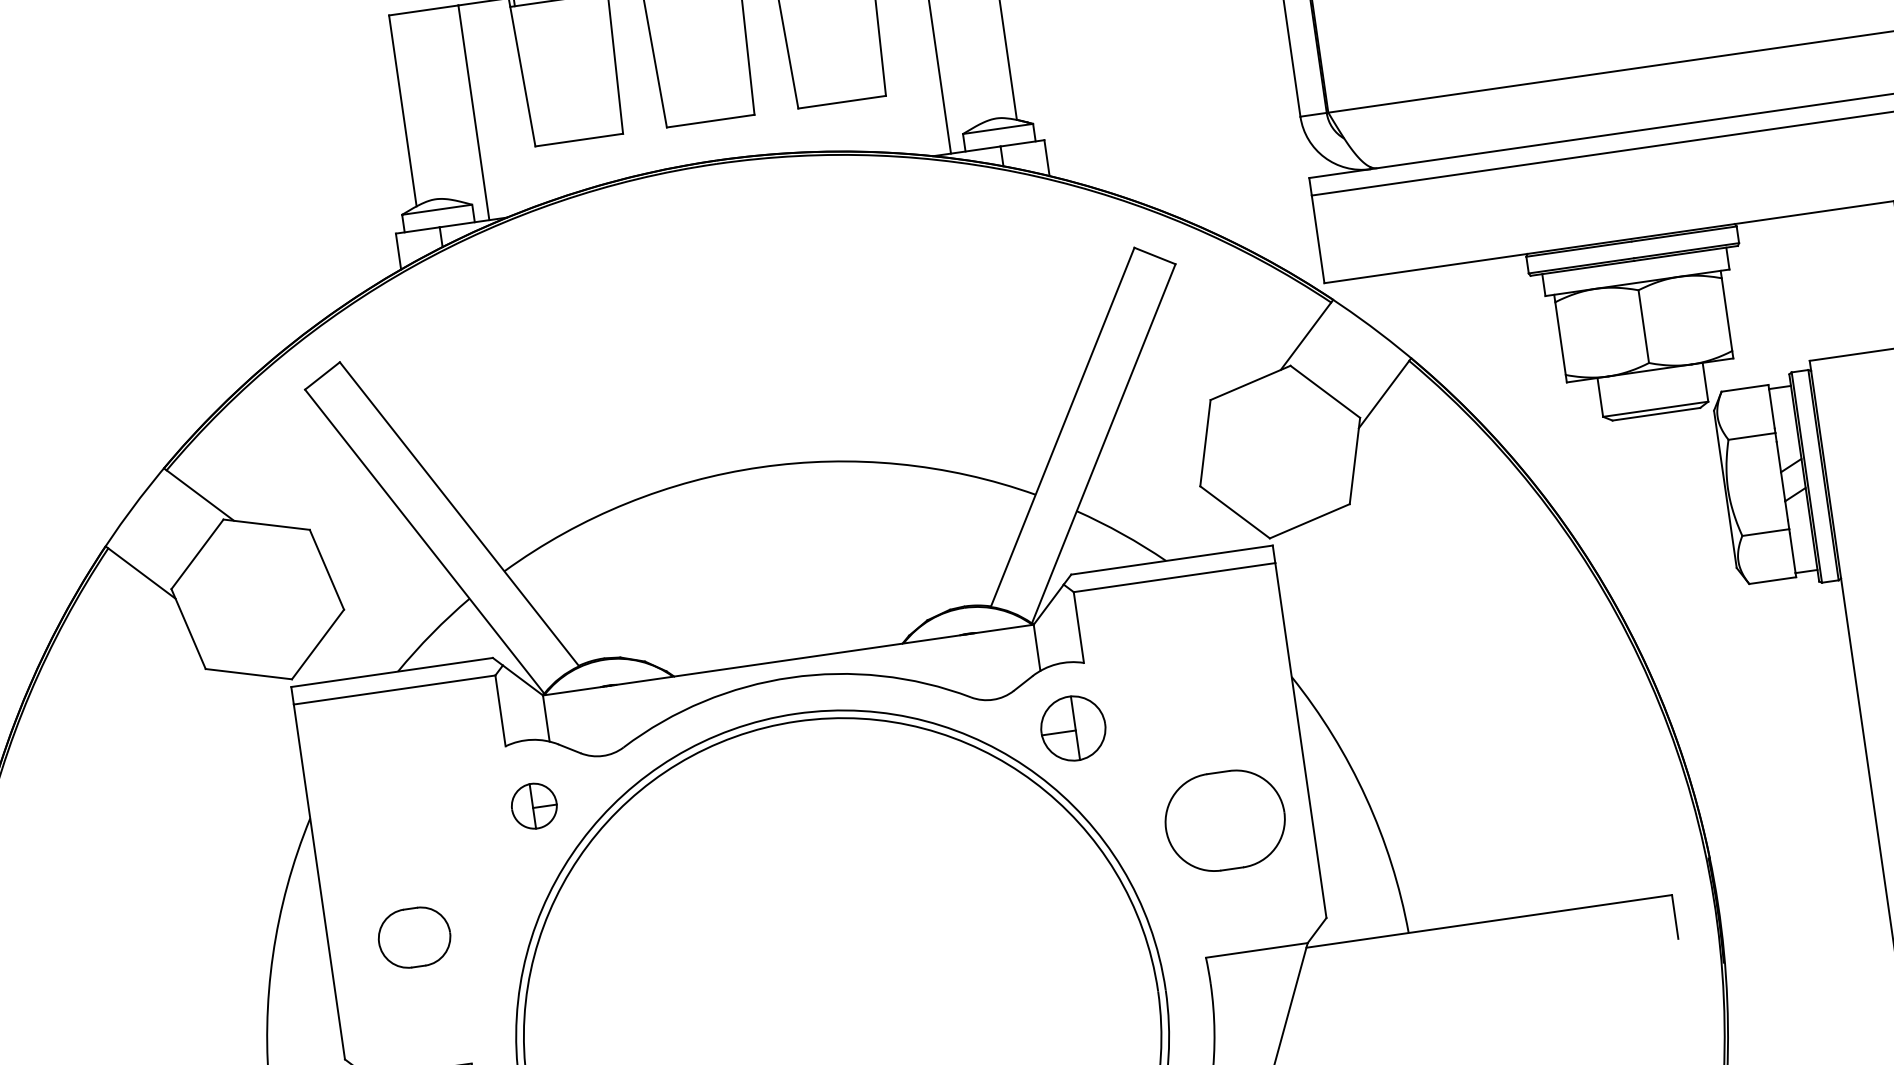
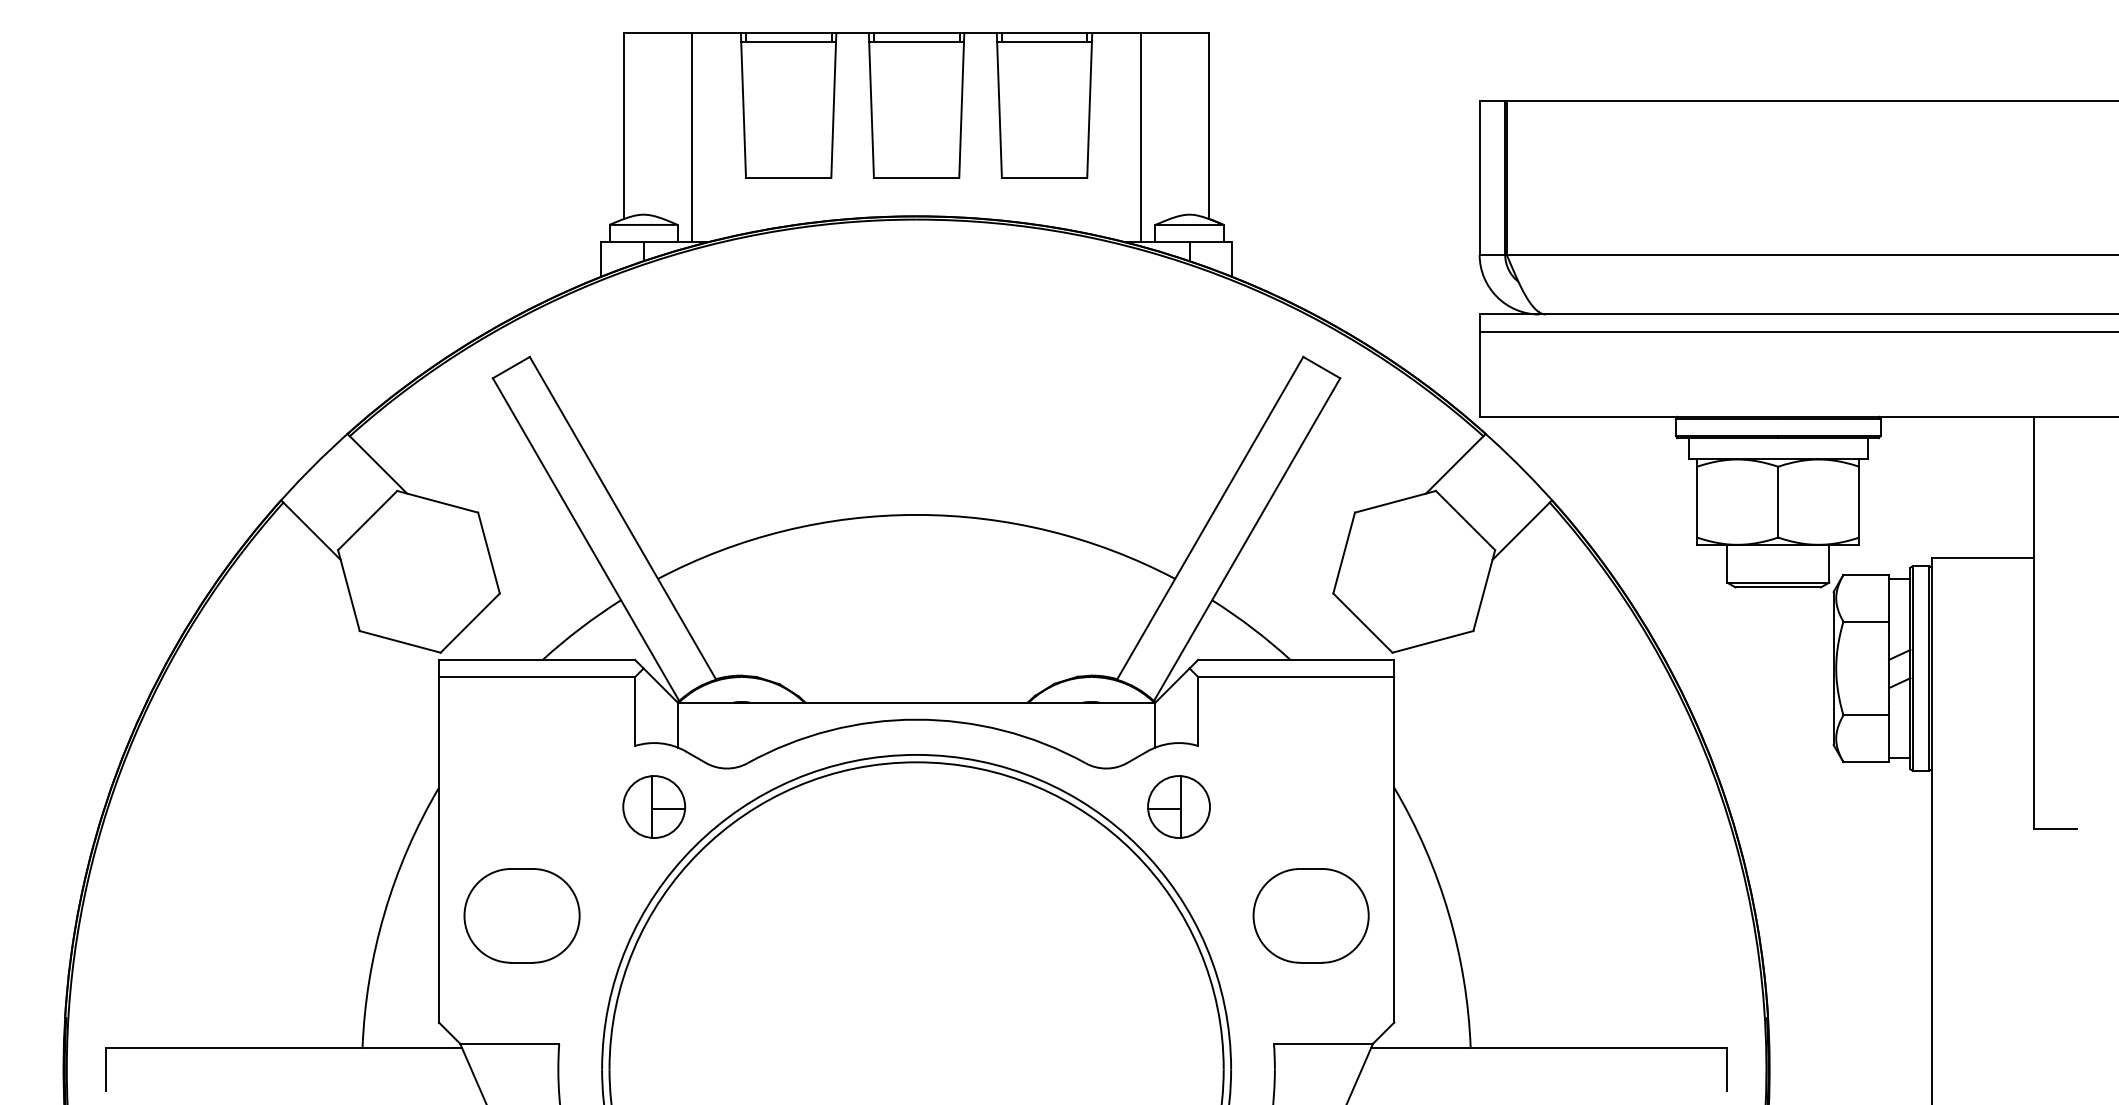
part: (534, 805) -> (654, 806), size x1.43
part: (413, 937) -> (521, 915), size x1.67

